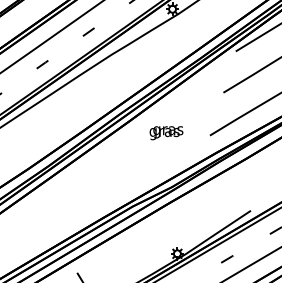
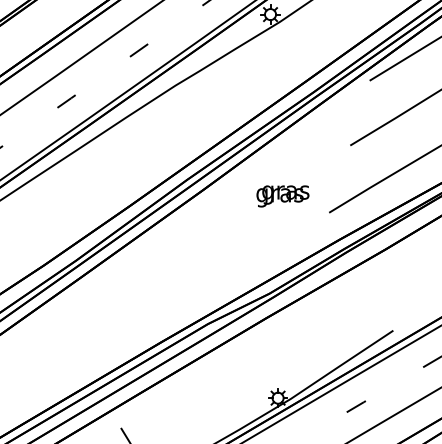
text: (166, 133) -> (282, 196), moved

